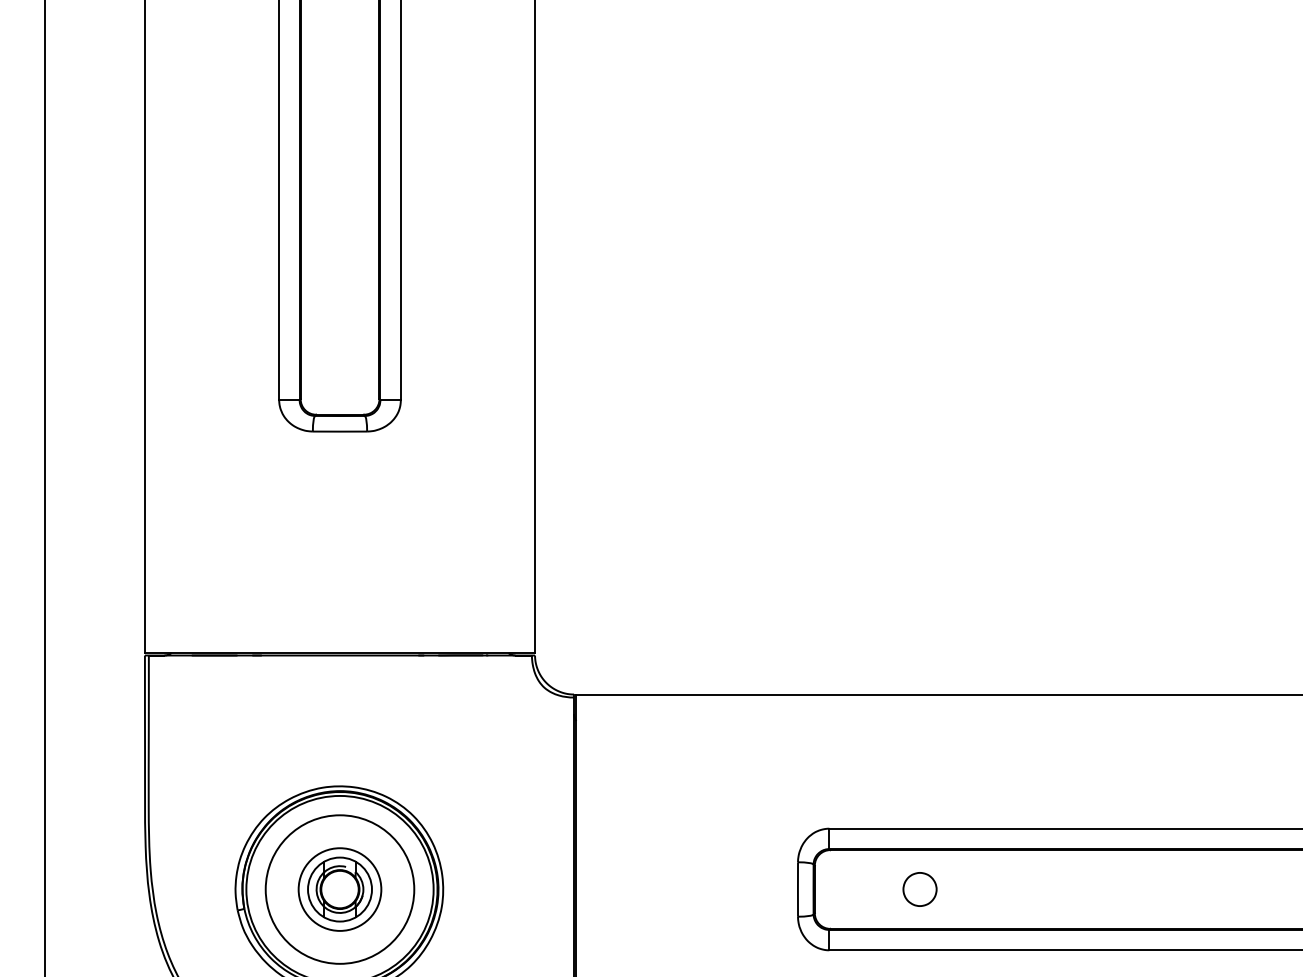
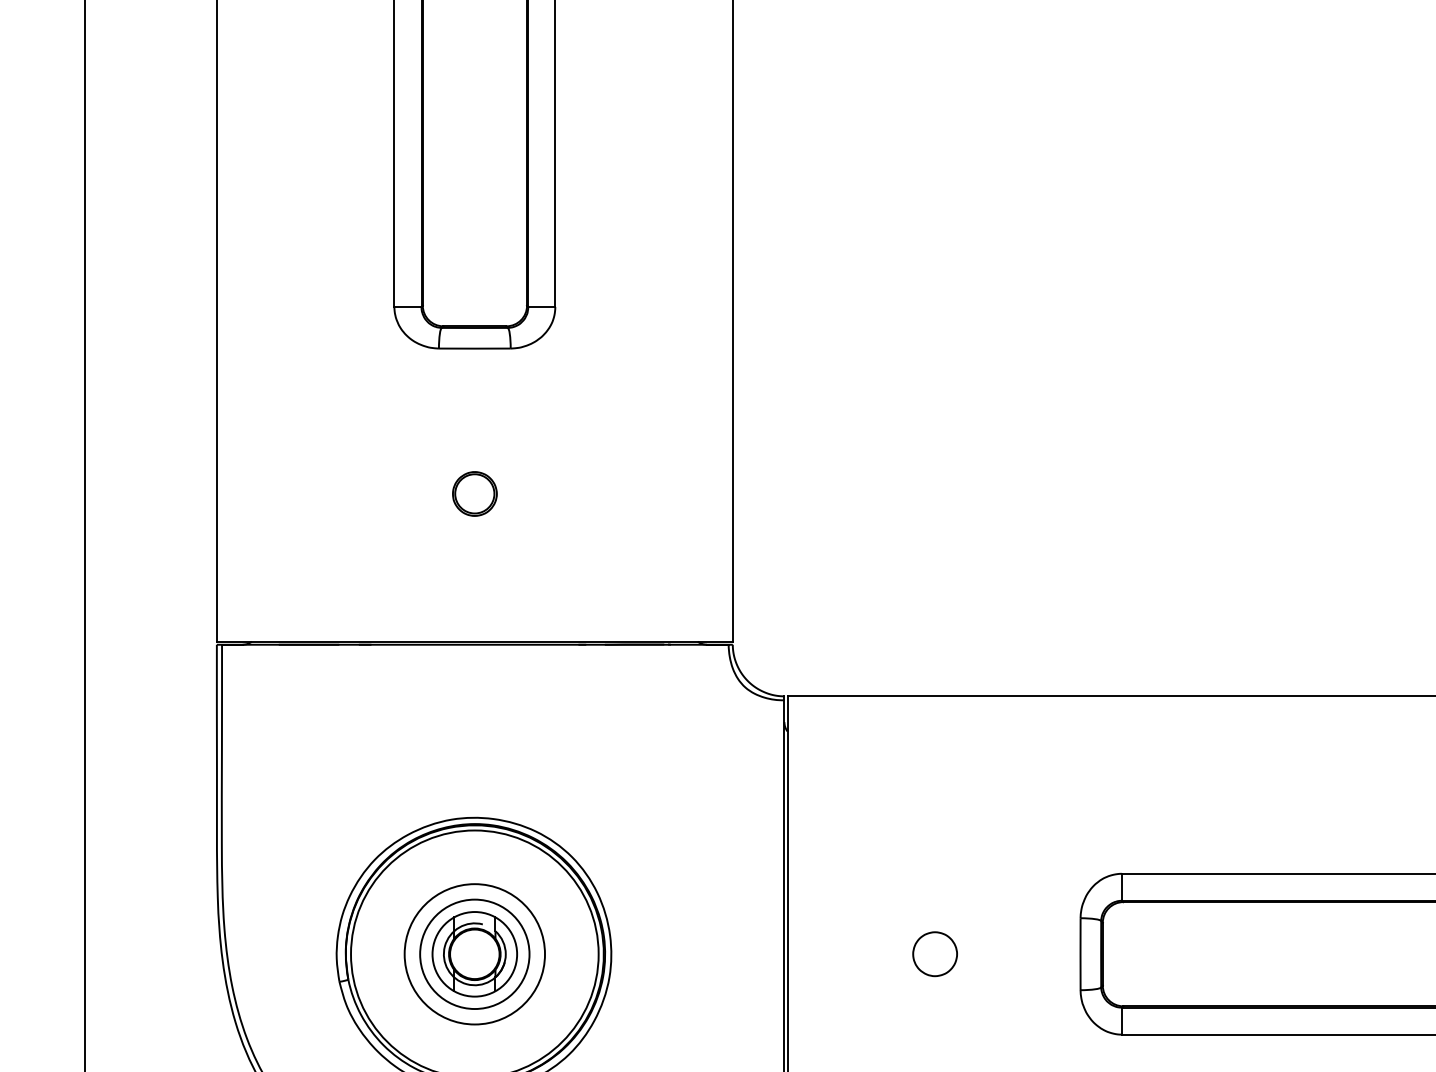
part: (339, 541) -> (474, 493), added
circle: (339, 889) -> (474, 954), size x0.71
part: (919, 889) -> (934, 954), moved

